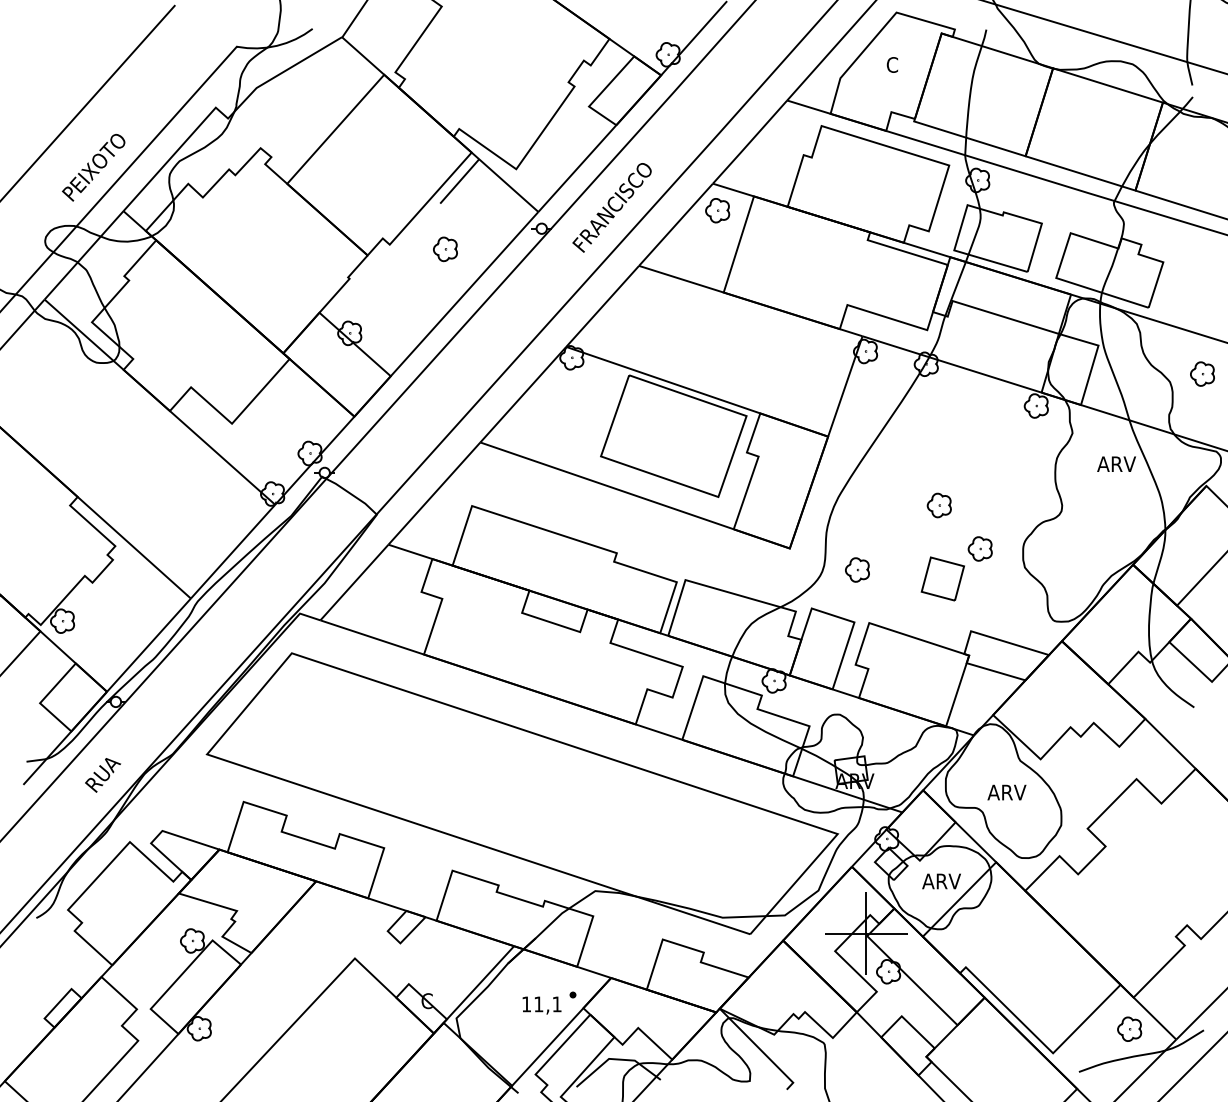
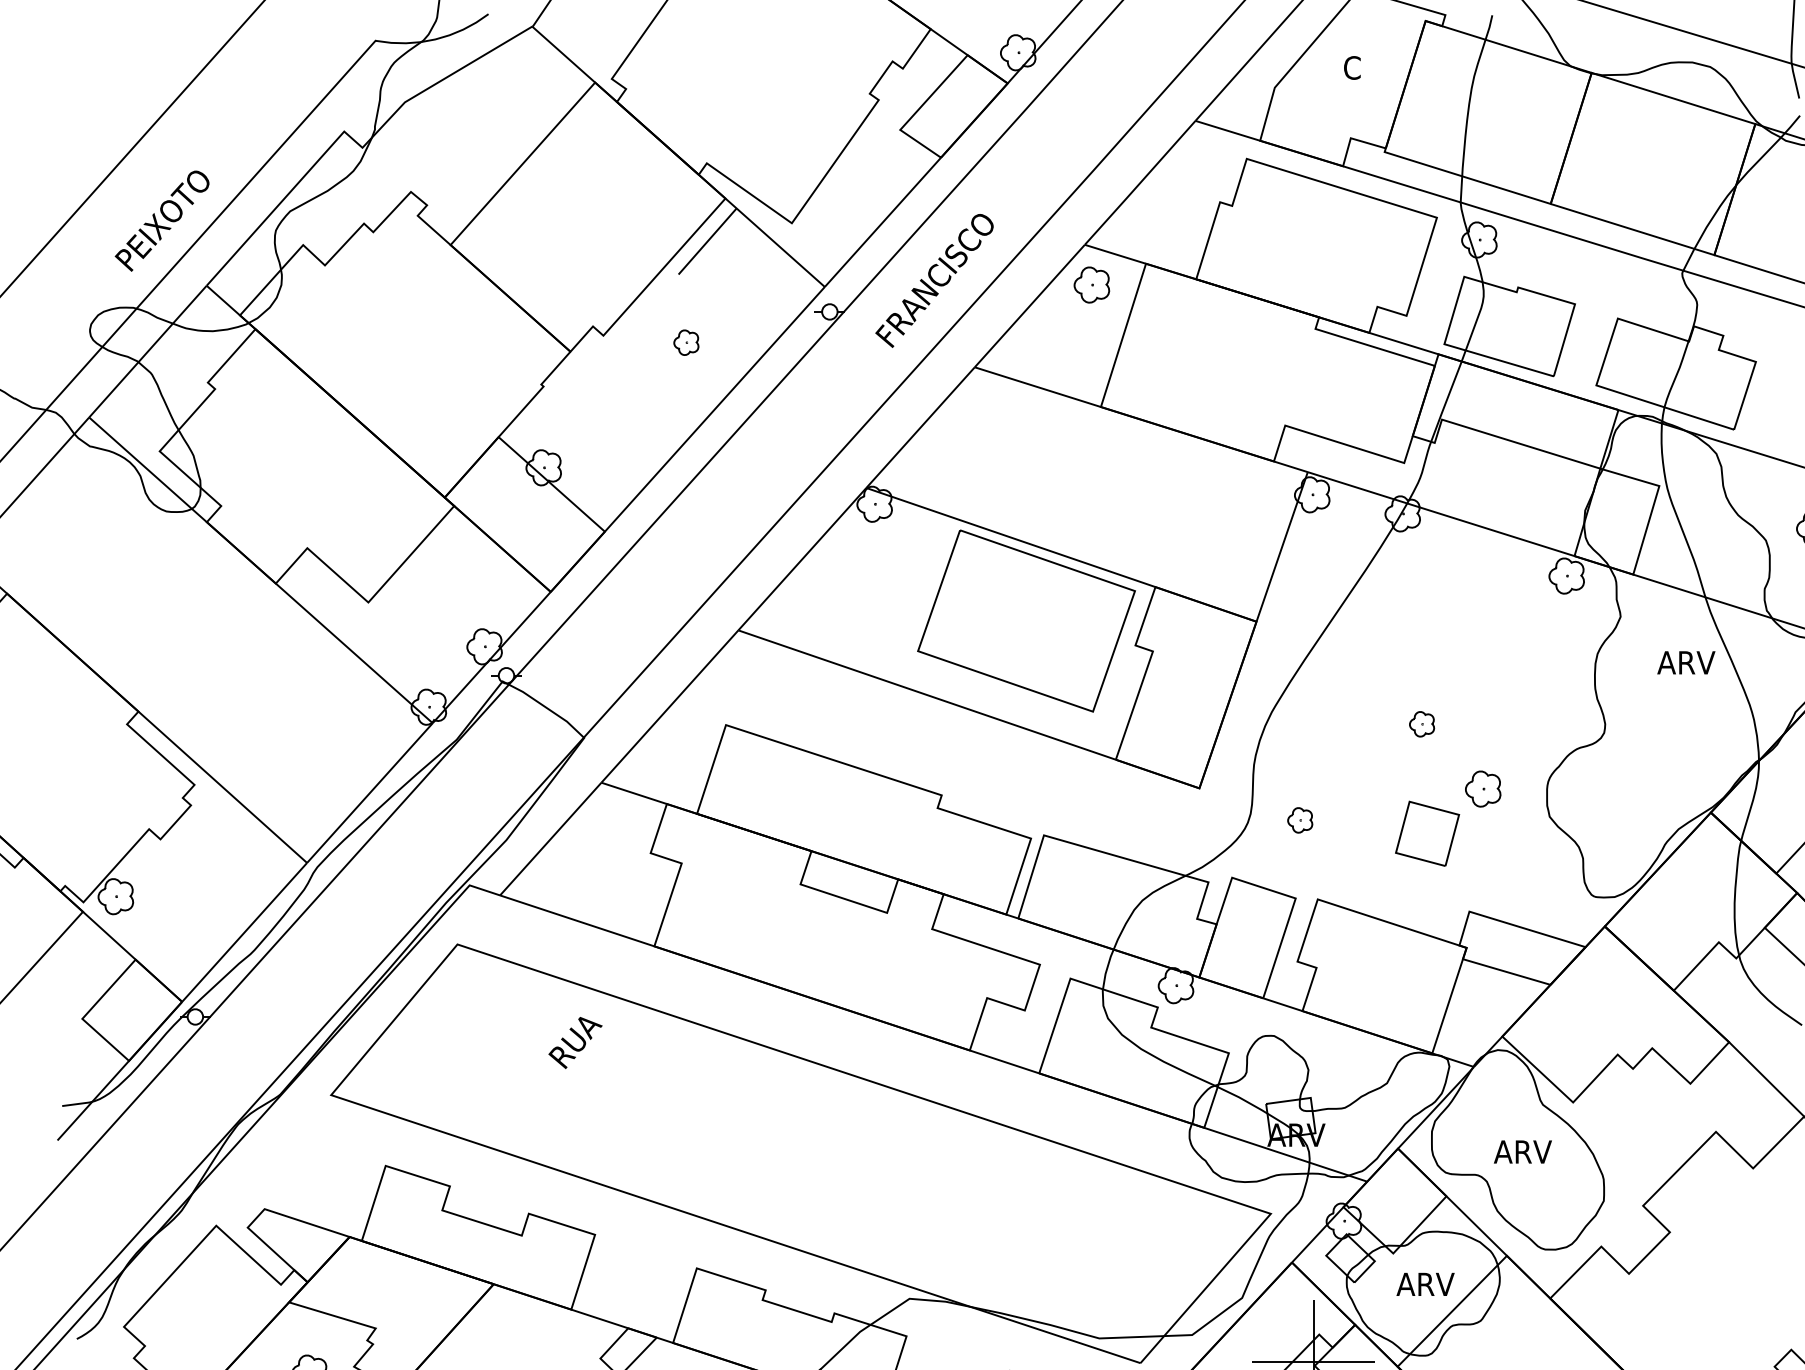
part: (445, 249) -> (686, 342), size x0.7
part: (938, 505) -> (1420, 724), size x0.7
part: (857, 569) -> (1300, 819), size x0.7
text: (103, 775) -> (576, 1043), moved

